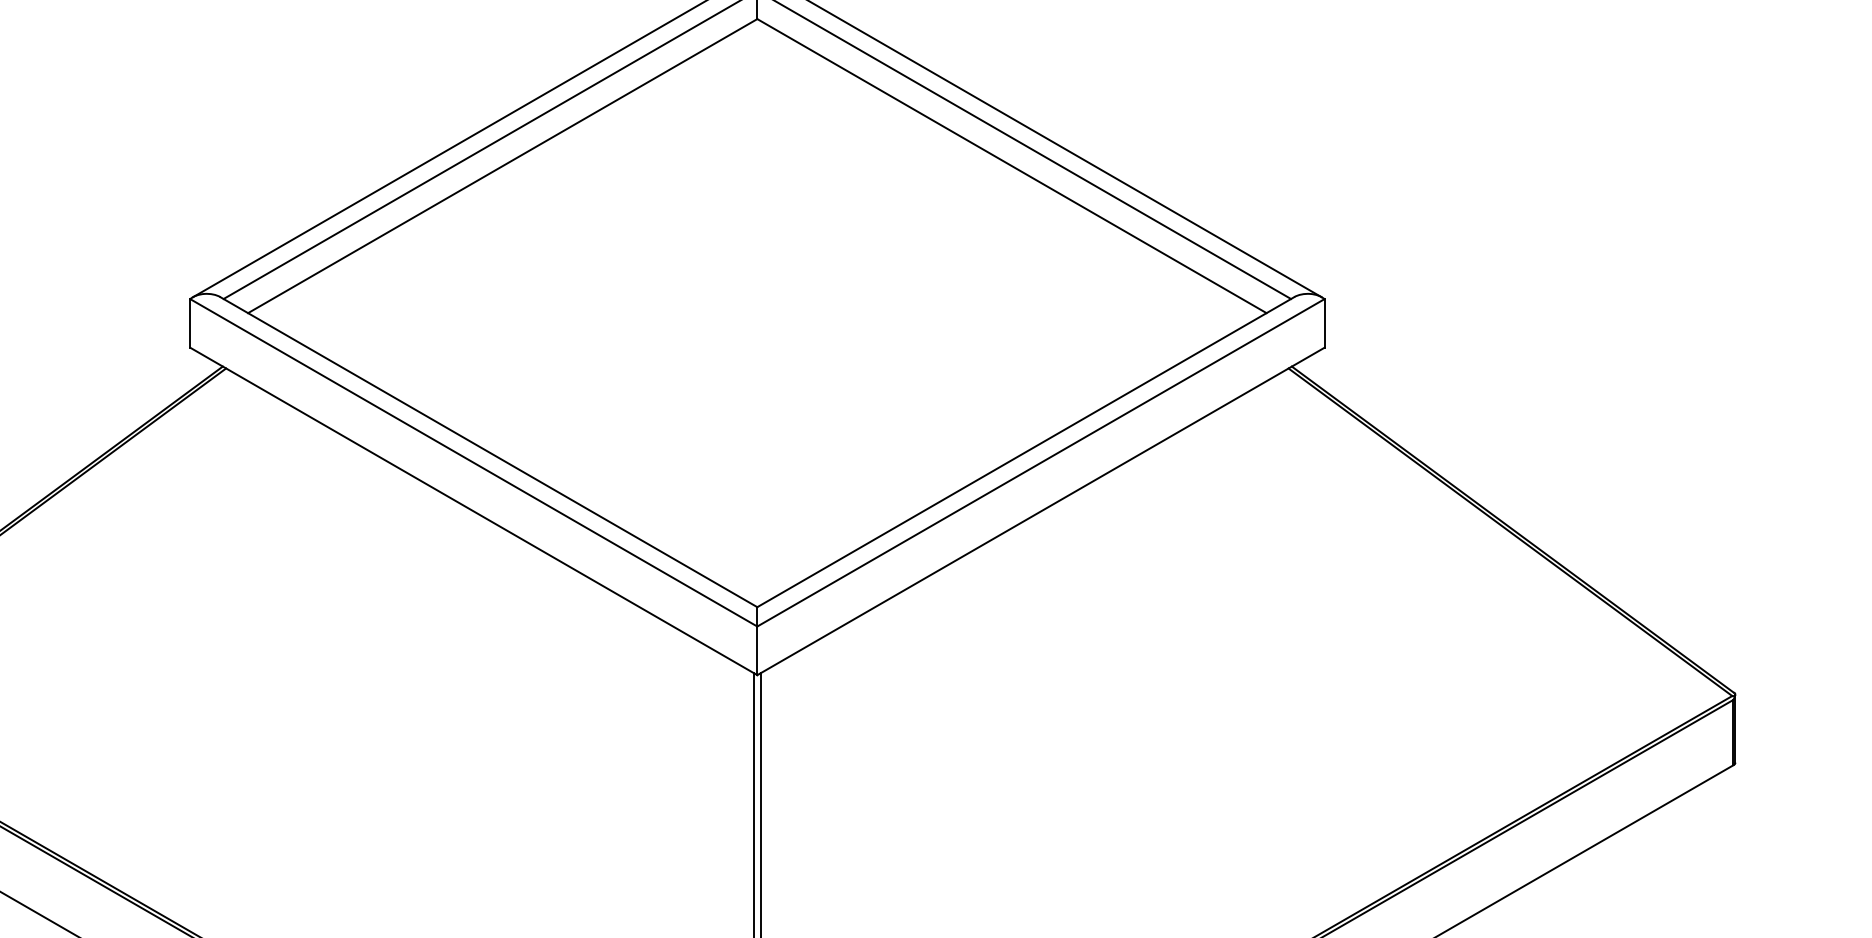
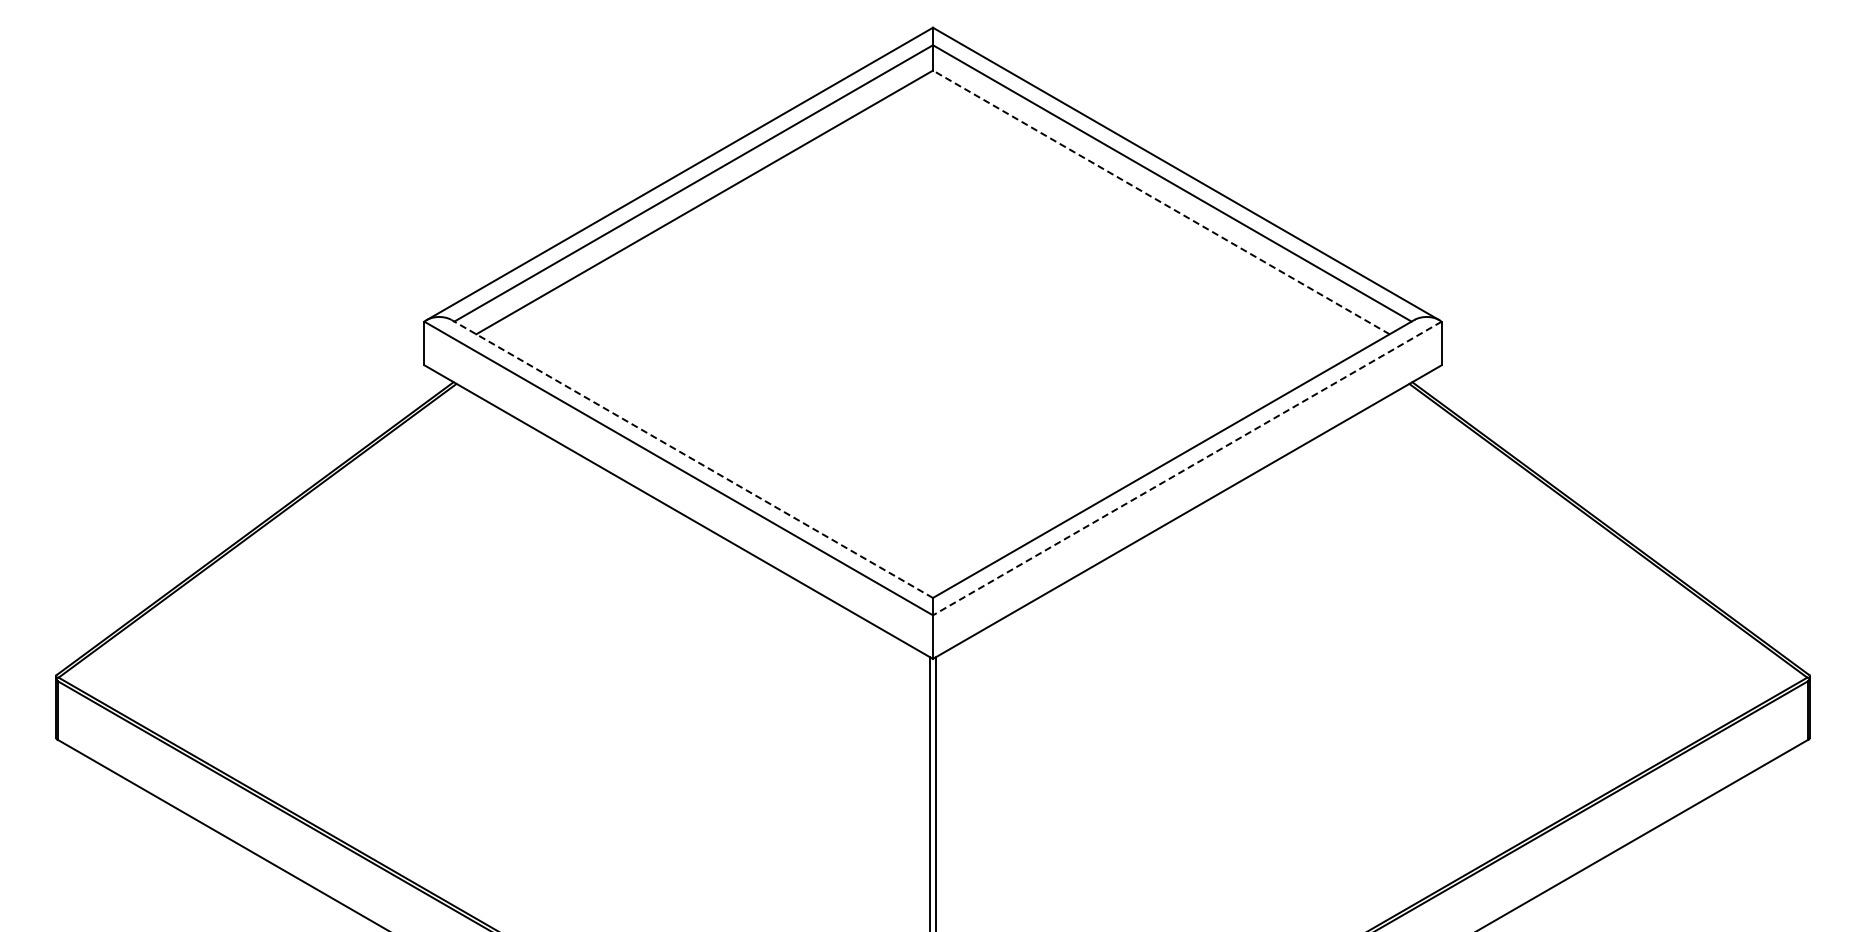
line: (1012, 166) -> (1161, 202), solid -> dashed
line: (489, 451) -> (692, 458), solid -> dashed
line: (1041, 462) -> (1187, 468), solid -> dashed

